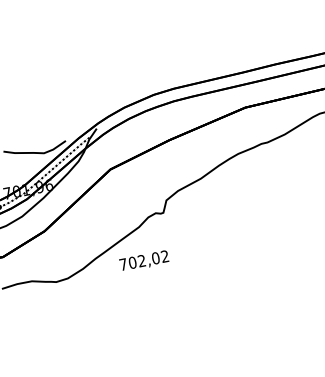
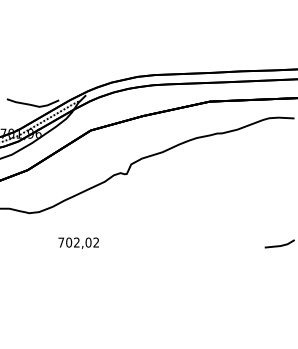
text: (143, 260) -> (78, 242), moved

